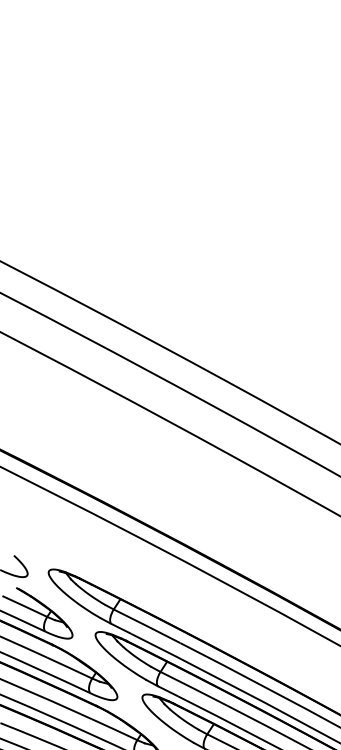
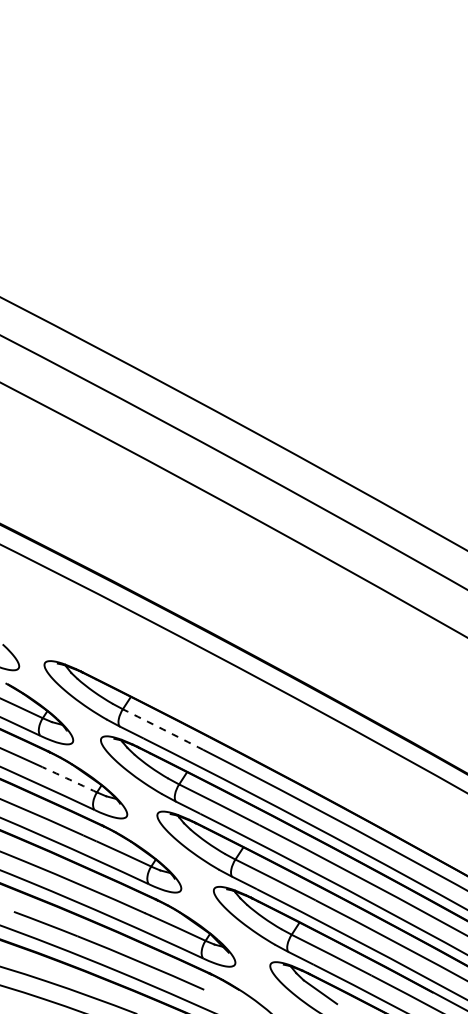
arc: (147, 626) -> (163, 729), solid -> dashed
arc: (69, 667) -> (69, 779), solid -> dashed

